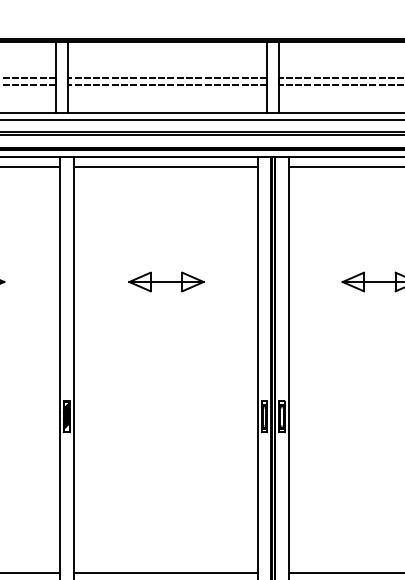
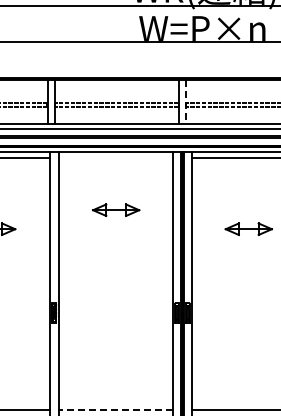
line: (279, 76) -> (186, 101), solid -> dashed
line: (165, 166) -> (115, 157), removed
part: (167, 280) -> (116, 209), moved
line: (165, 573) -> (115, 410), solid -> dashed

